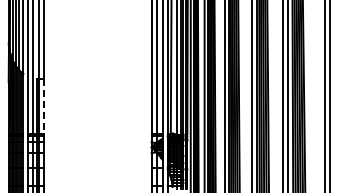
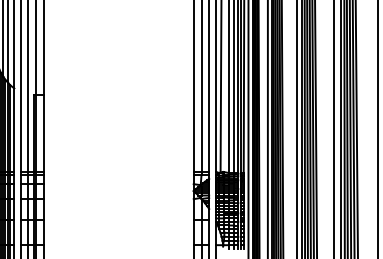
line: (44, 106) -> (43, 133), dashed -> solid

